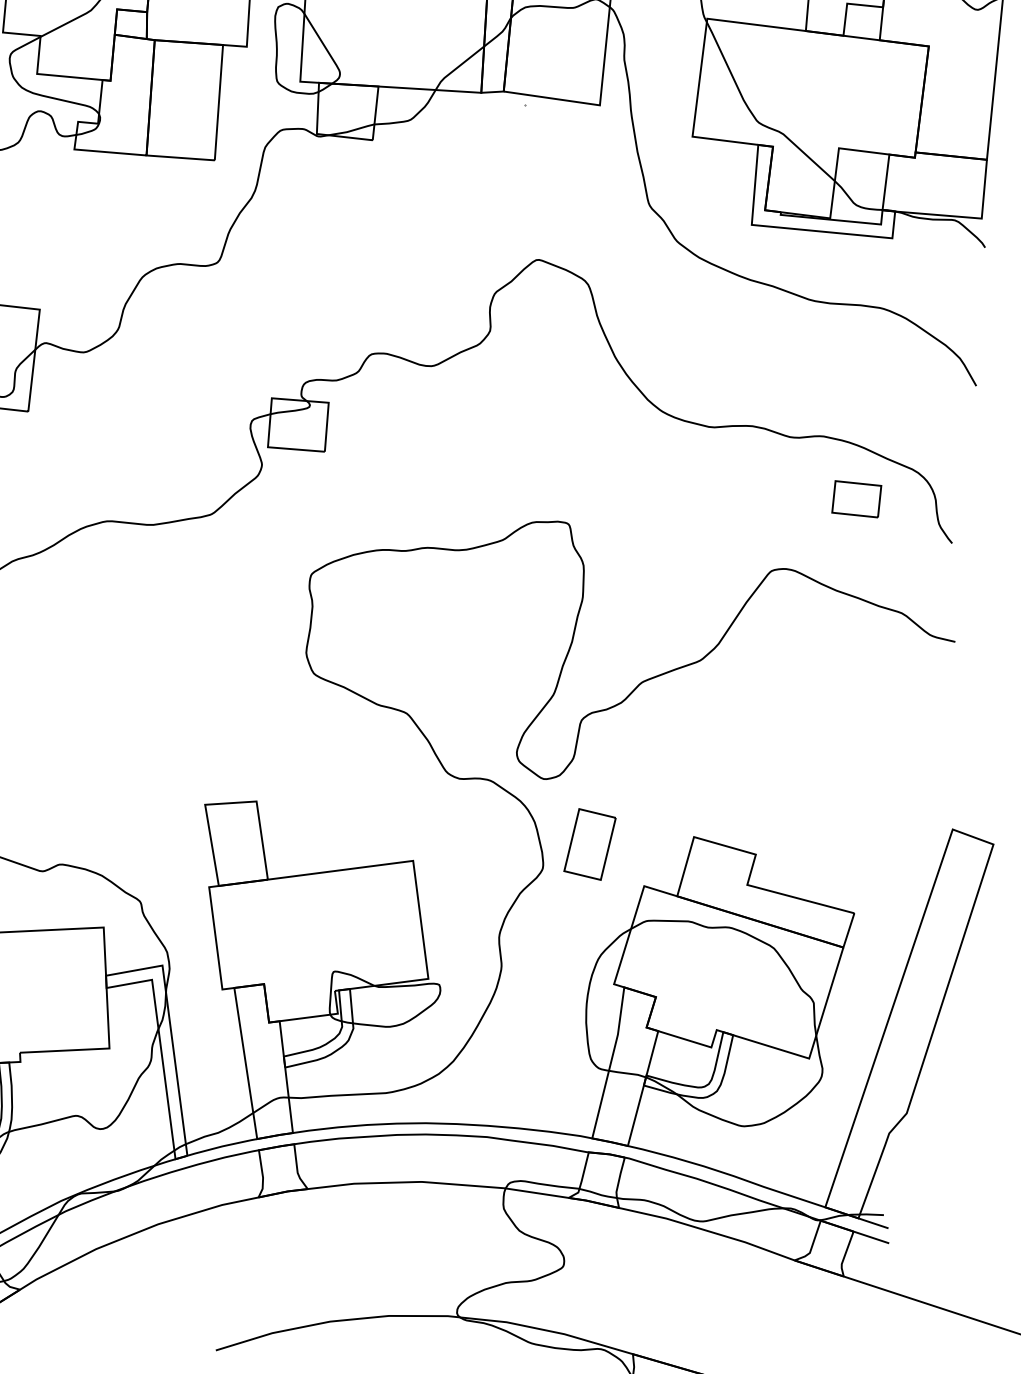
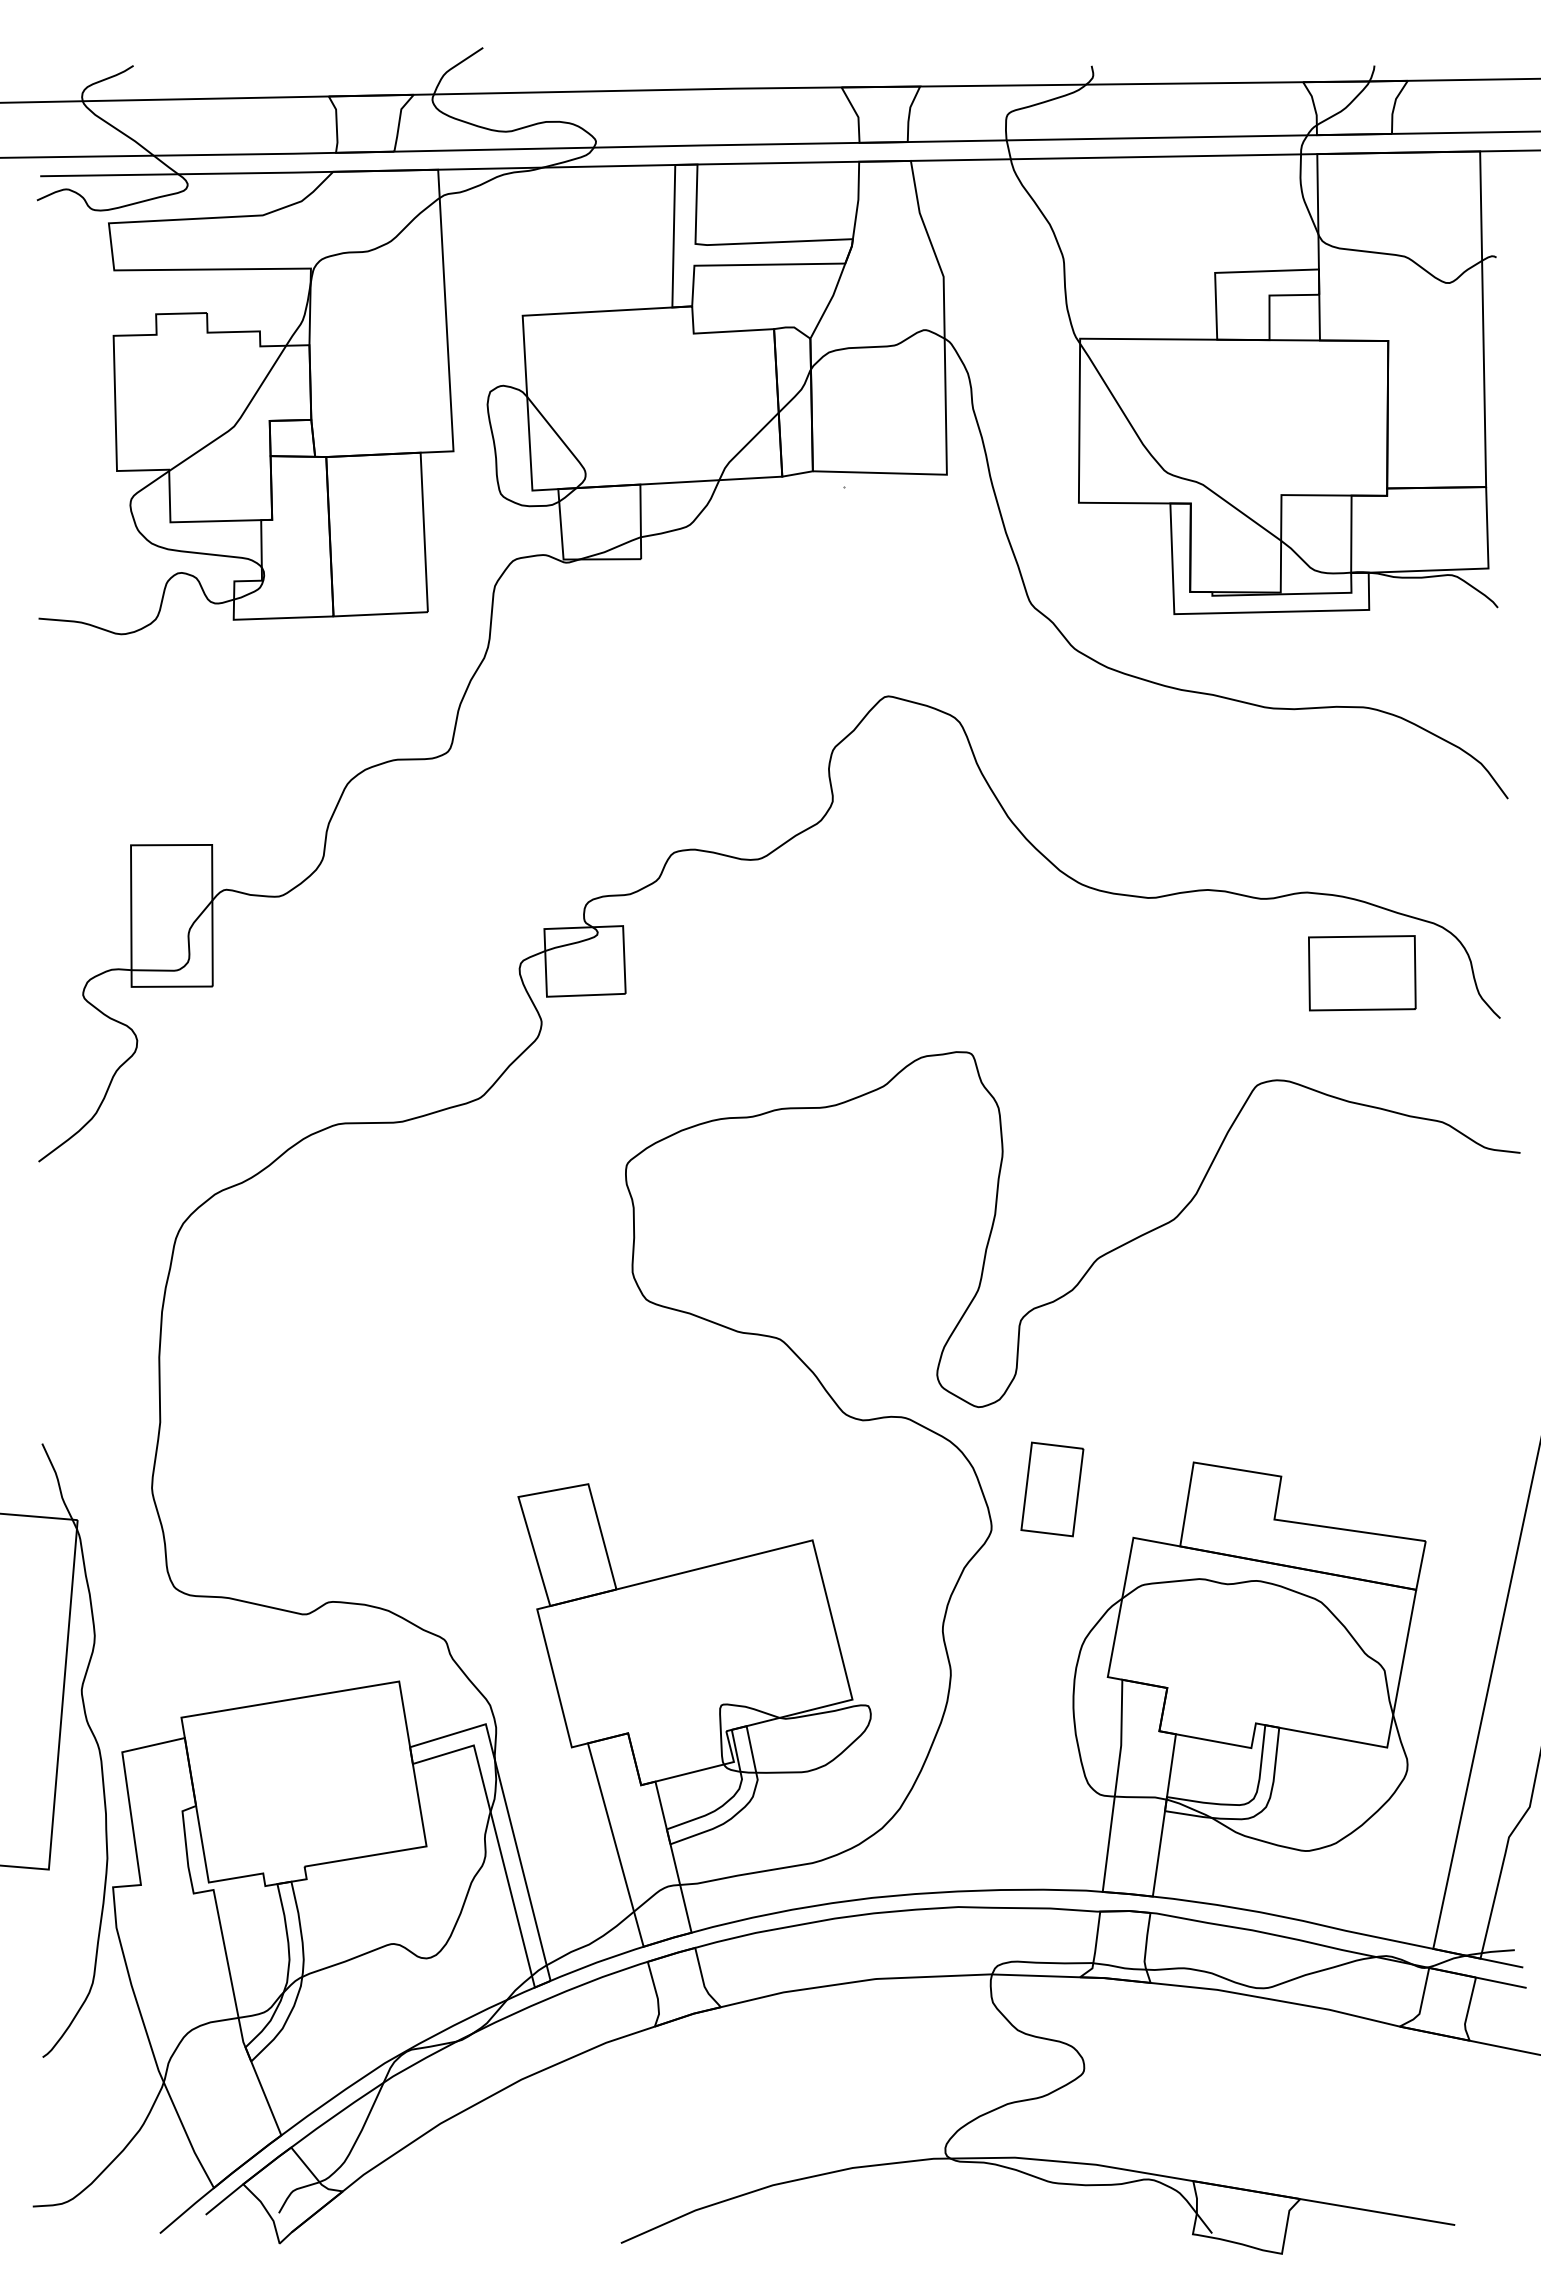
part: (856, 499) -> (1362, 973), size x1.67

